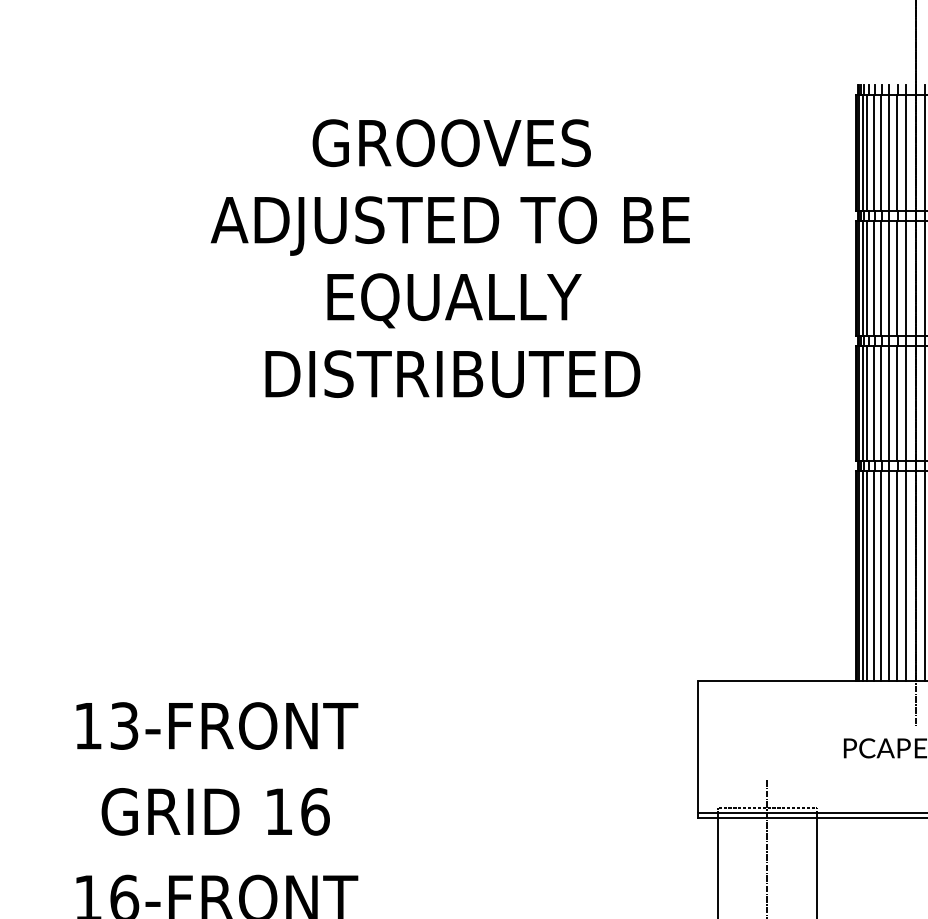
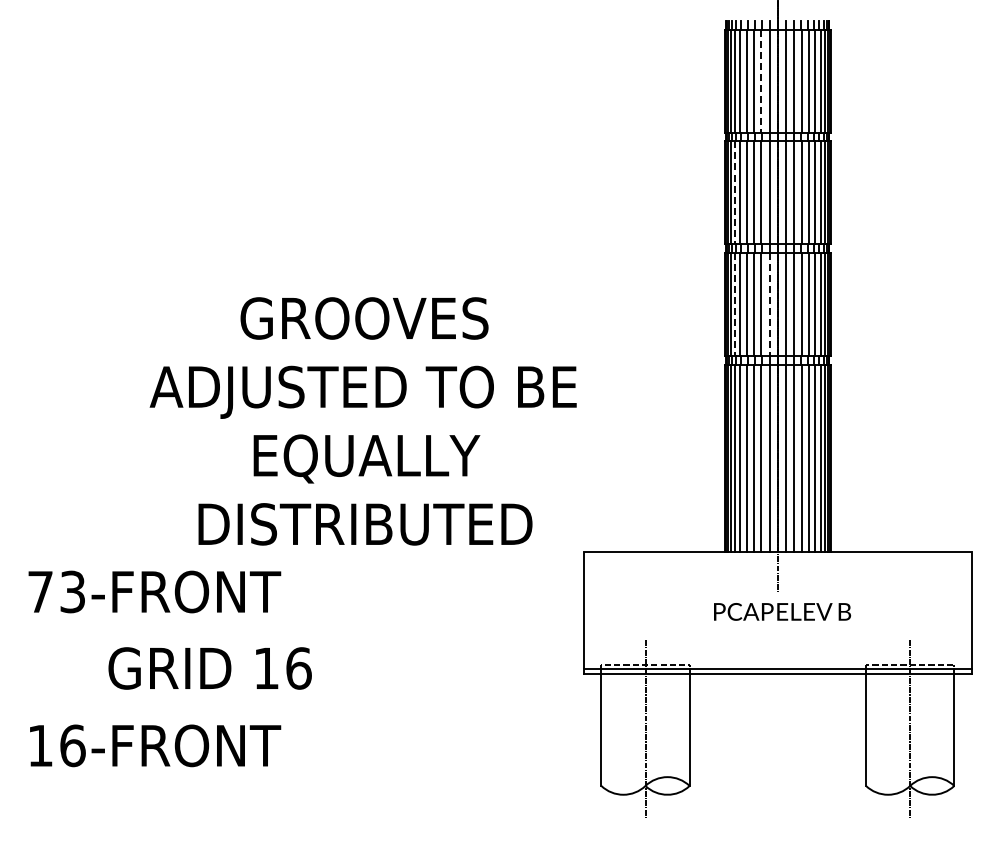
line: (897, 153) -> (761, 81), solid -> dashed
text: (449, 258) -> (362, 421), moved
line: (867, 278) -> (735, 193), solid -> dashed
line: (867, 404) -> (735, 305), solid -> dashed
line: (906, 404) -> (769, 305), solid -> dashed
text: (88, 725) -> (40, 591), 13-FRONT -> 73-FRONT
text: (214, 811) -> (209, 668), moved

